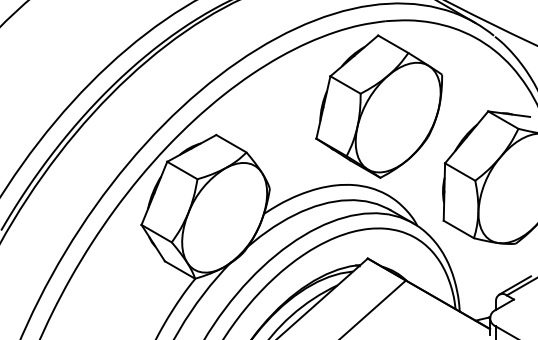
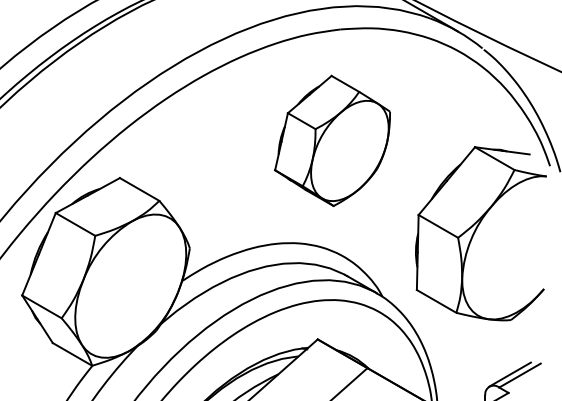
part: (378, 106) -> (331, 140), size x0.7

